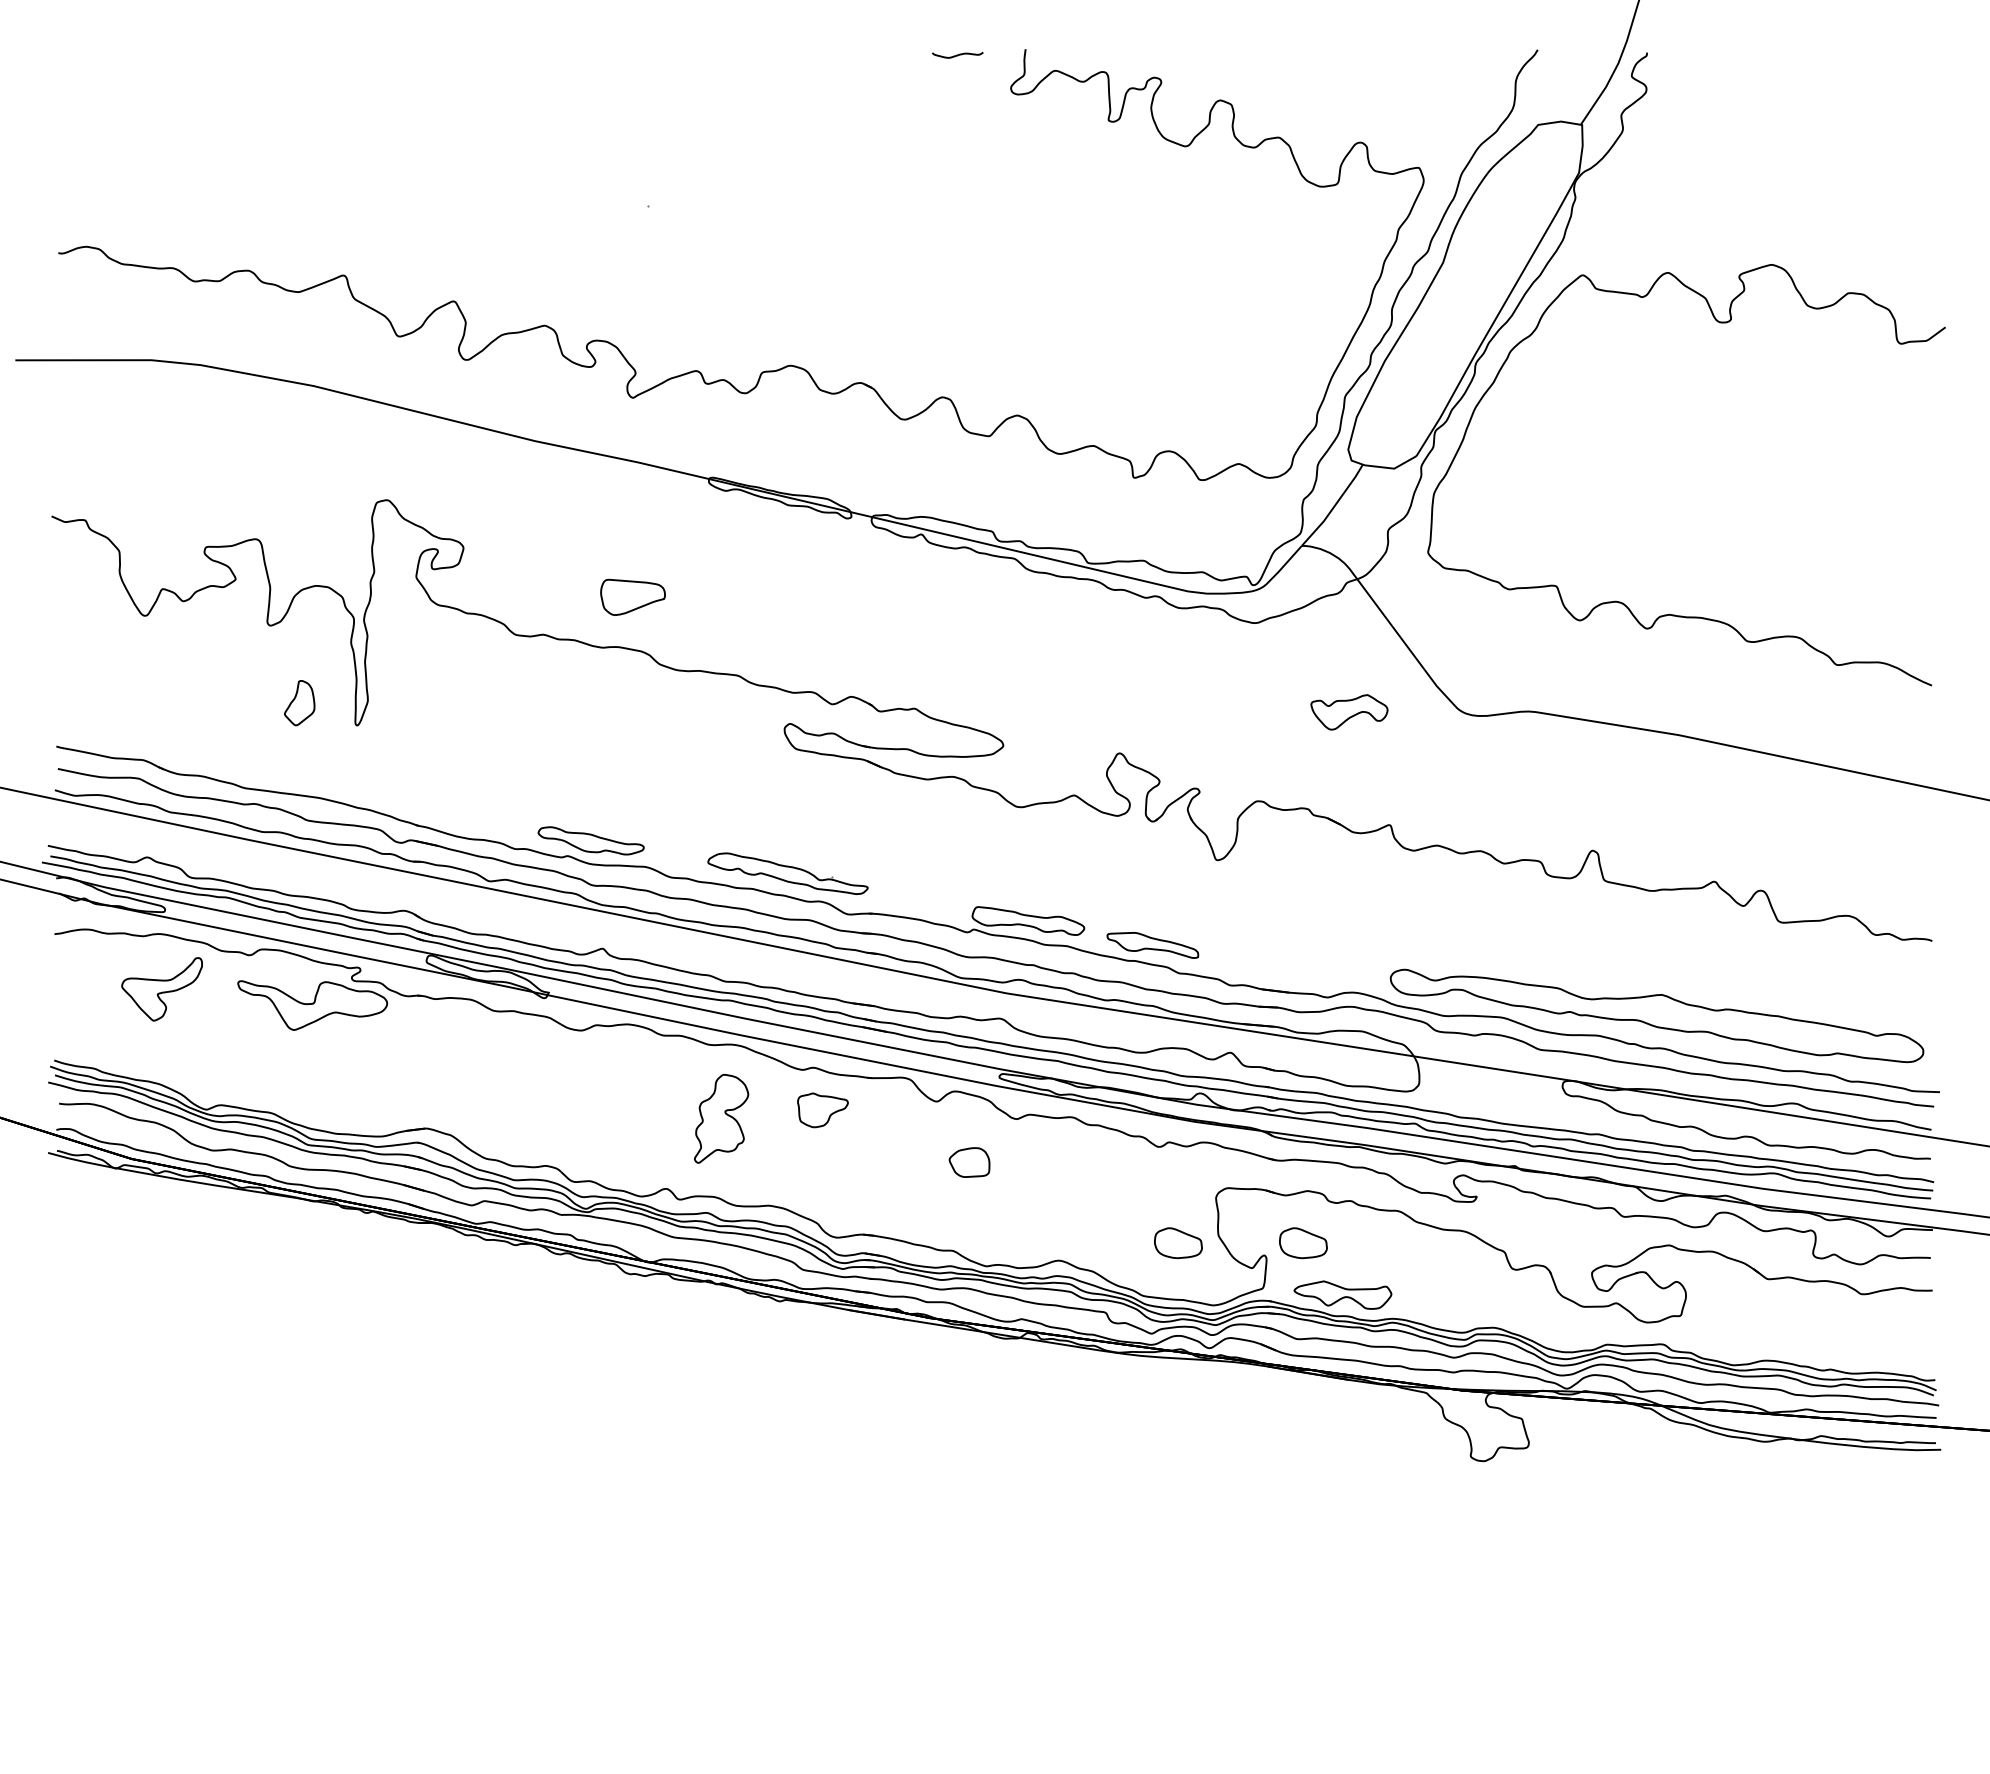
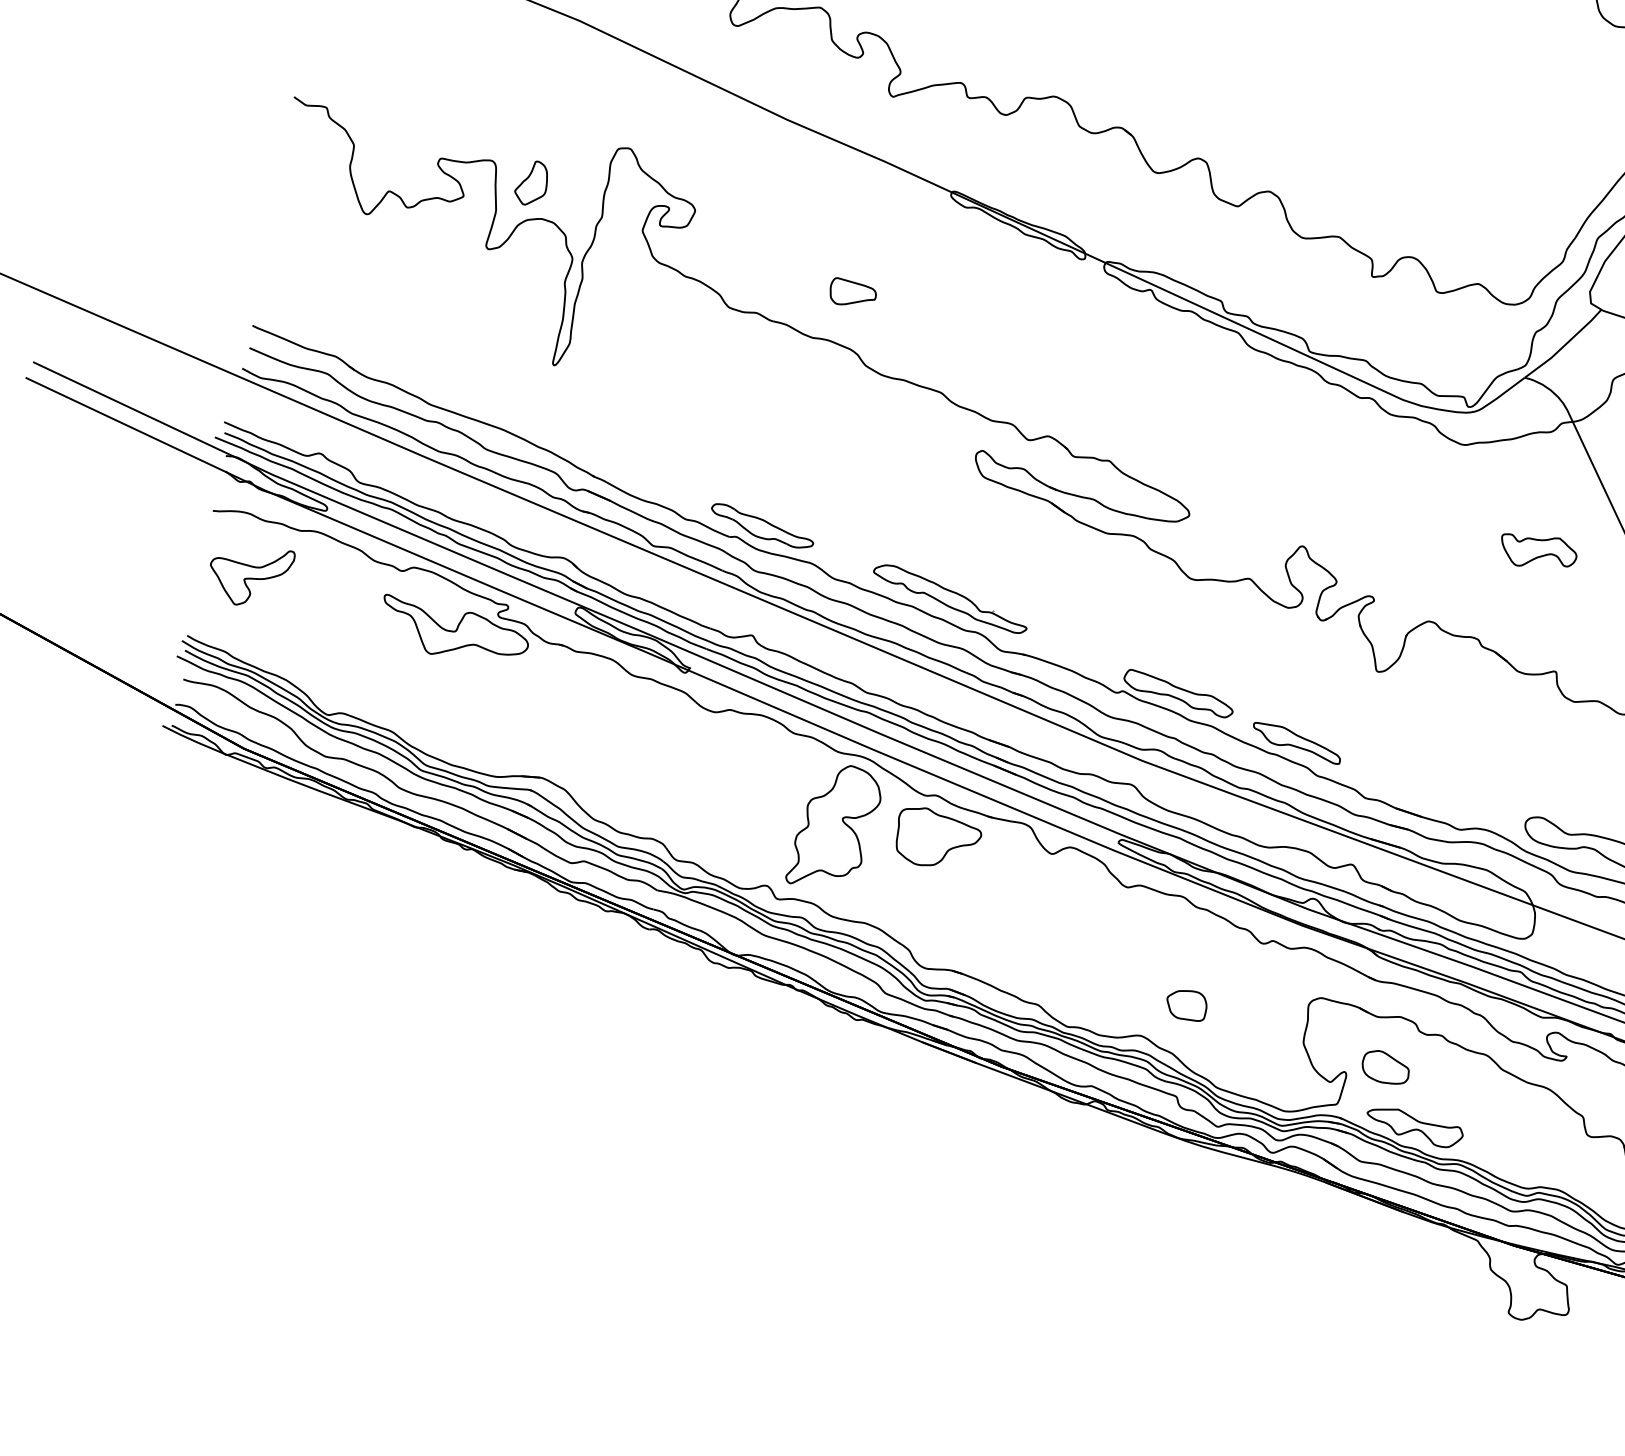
part: (632, 597) -> (852, 294), size x0.71
part: (299, 703) -> (531, 183), moved
part: (161, 989) -> (249, 575), moved
part: (822, 1110) -> (936, 839), size x1.67
part: (721, 1118) -> (835, 827), size x1.43
part: (969, 1162) -> (1186, 1004), moved
part: (1178, 1243) -> (1262, 1042), removed

